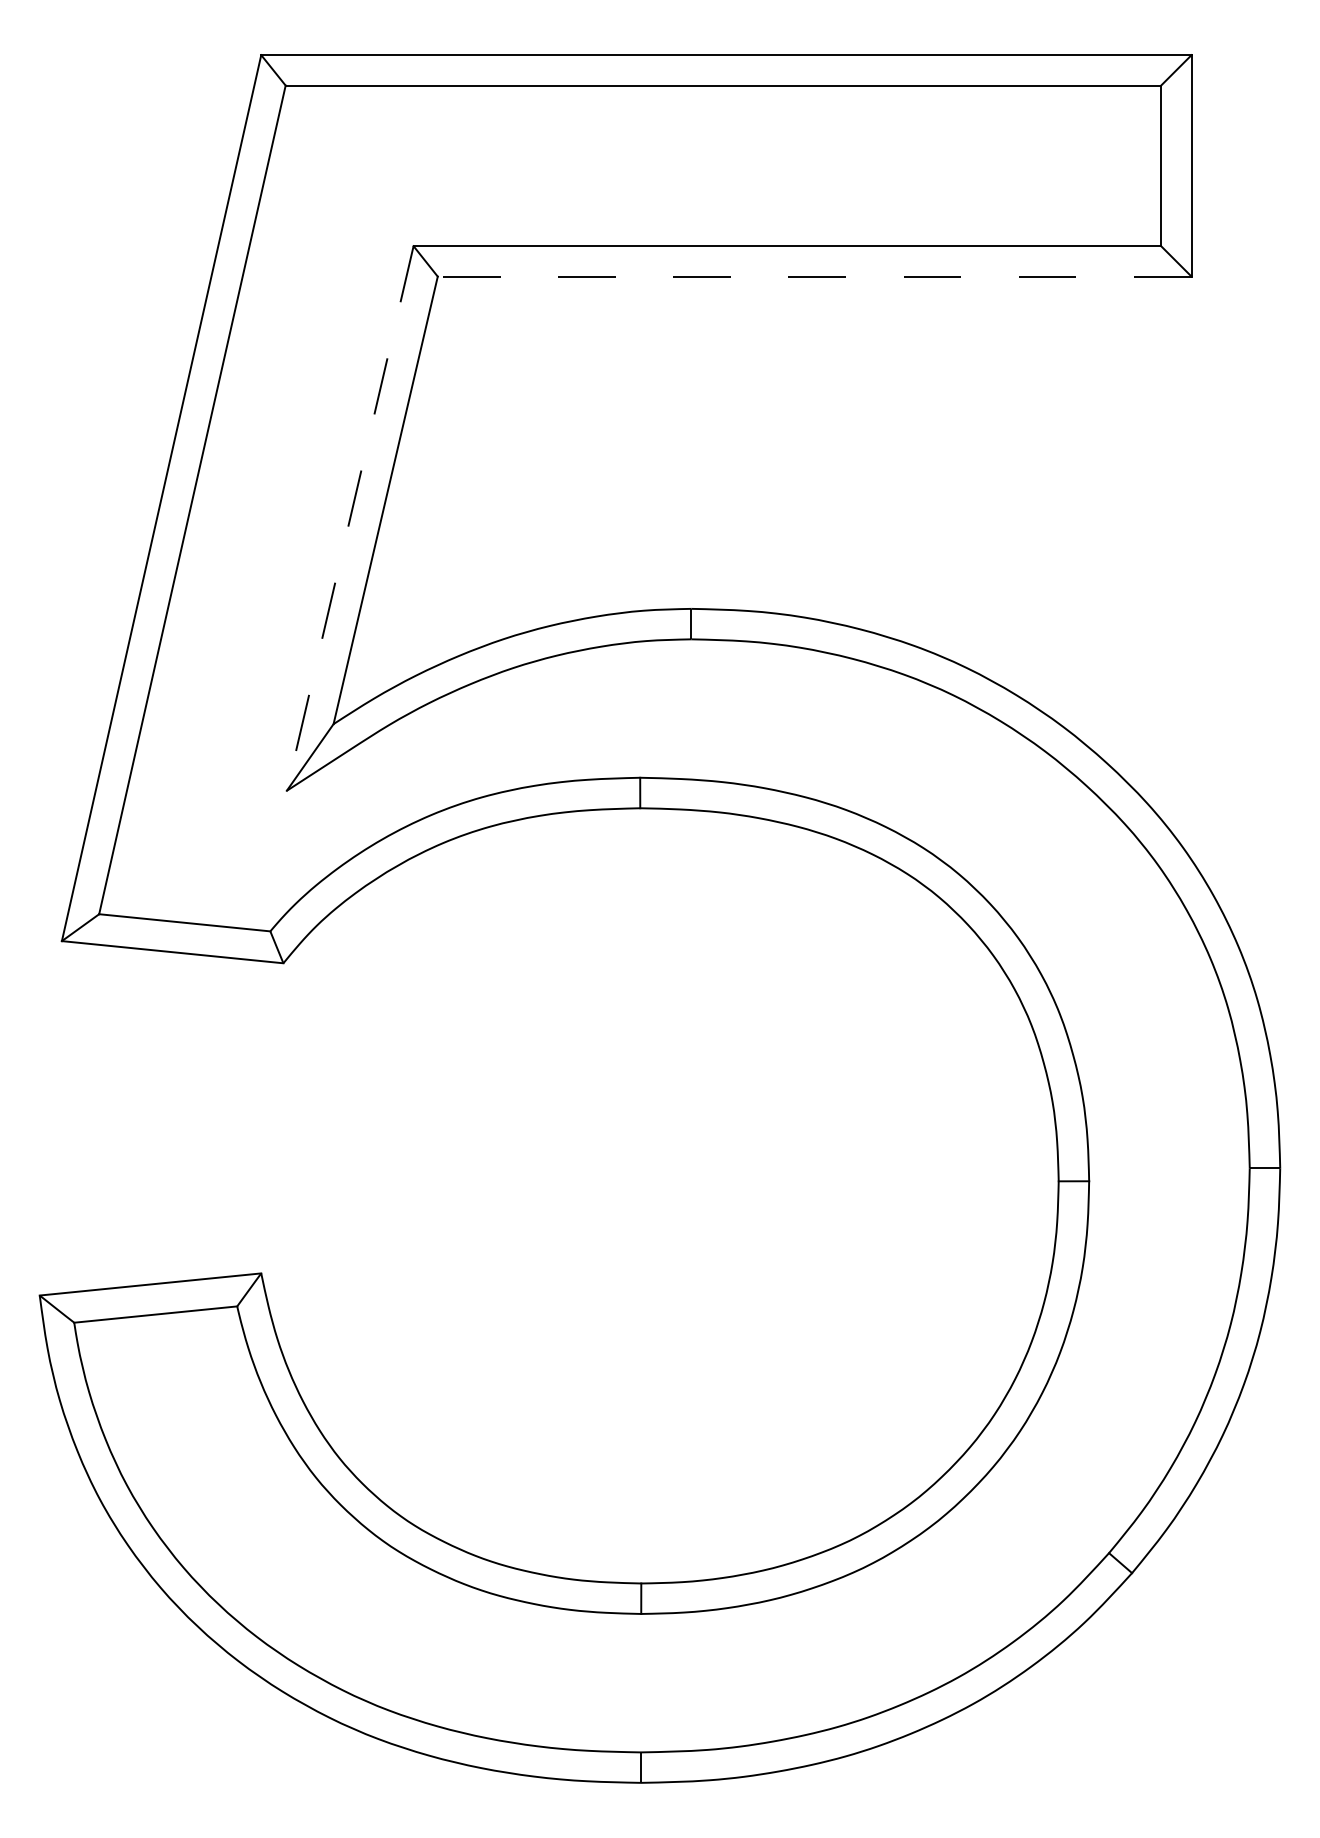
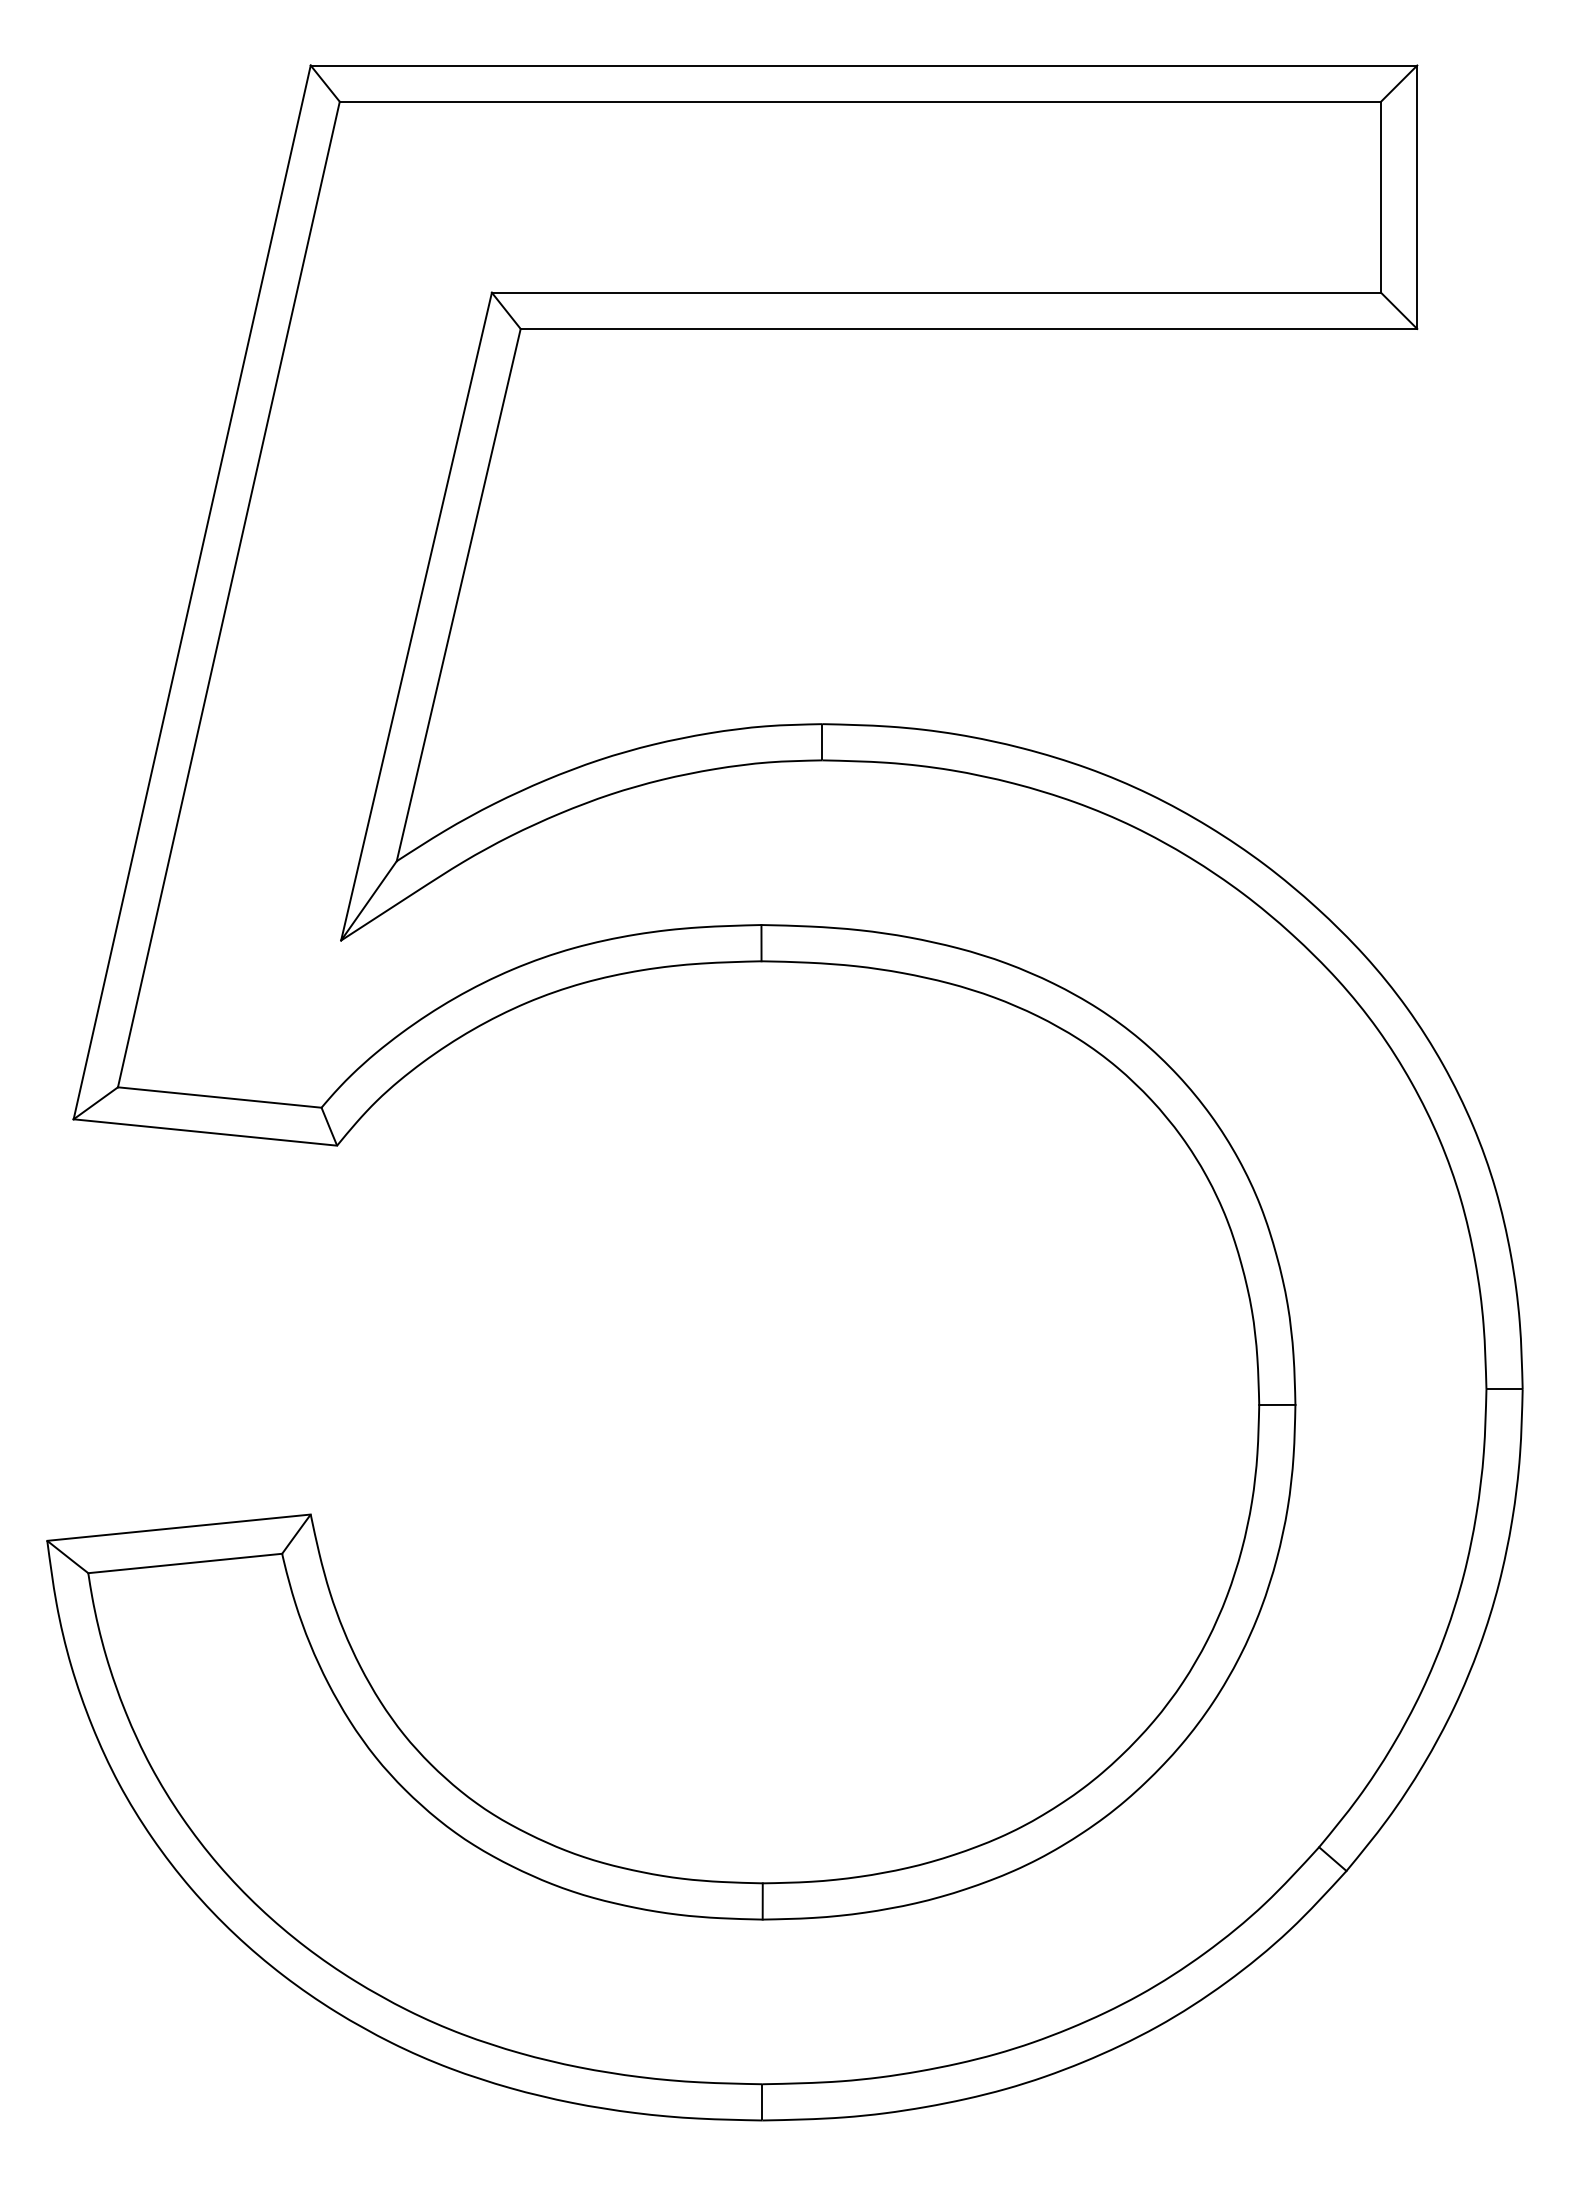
line: (814, 276) -> (968, 328), dashed -> solid
line: (350, 518) -> (416, 616), dashed -> solid

